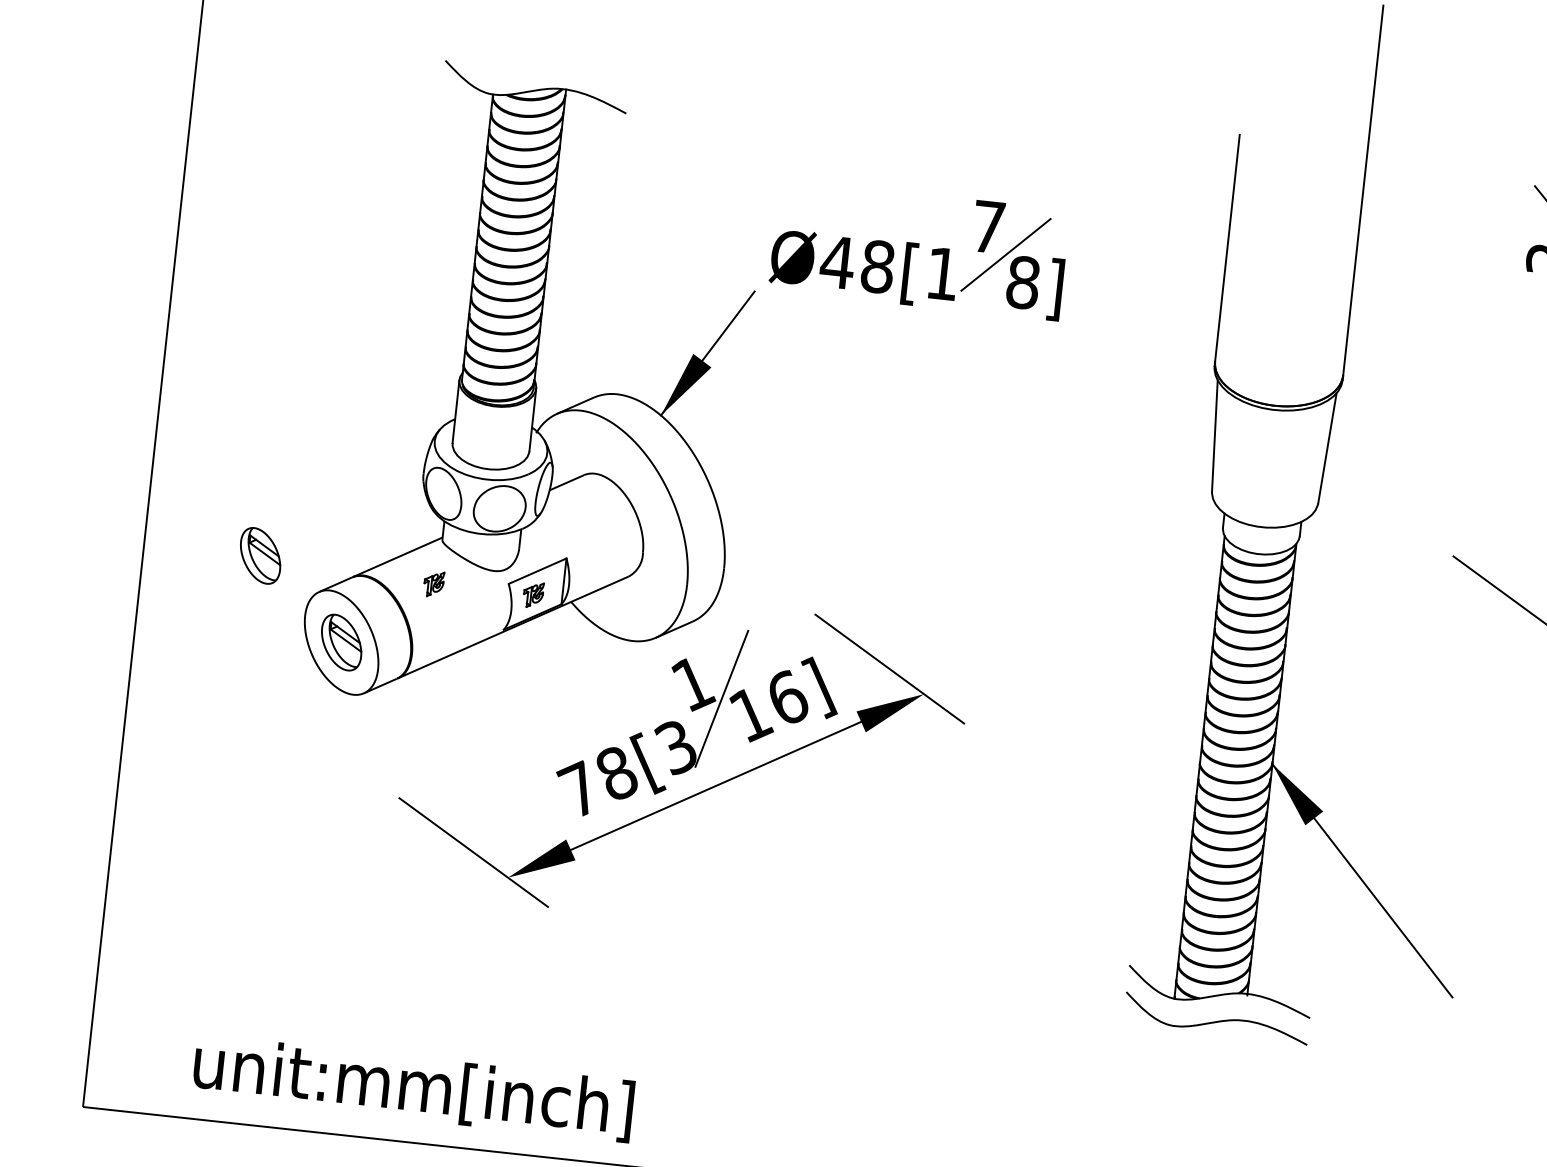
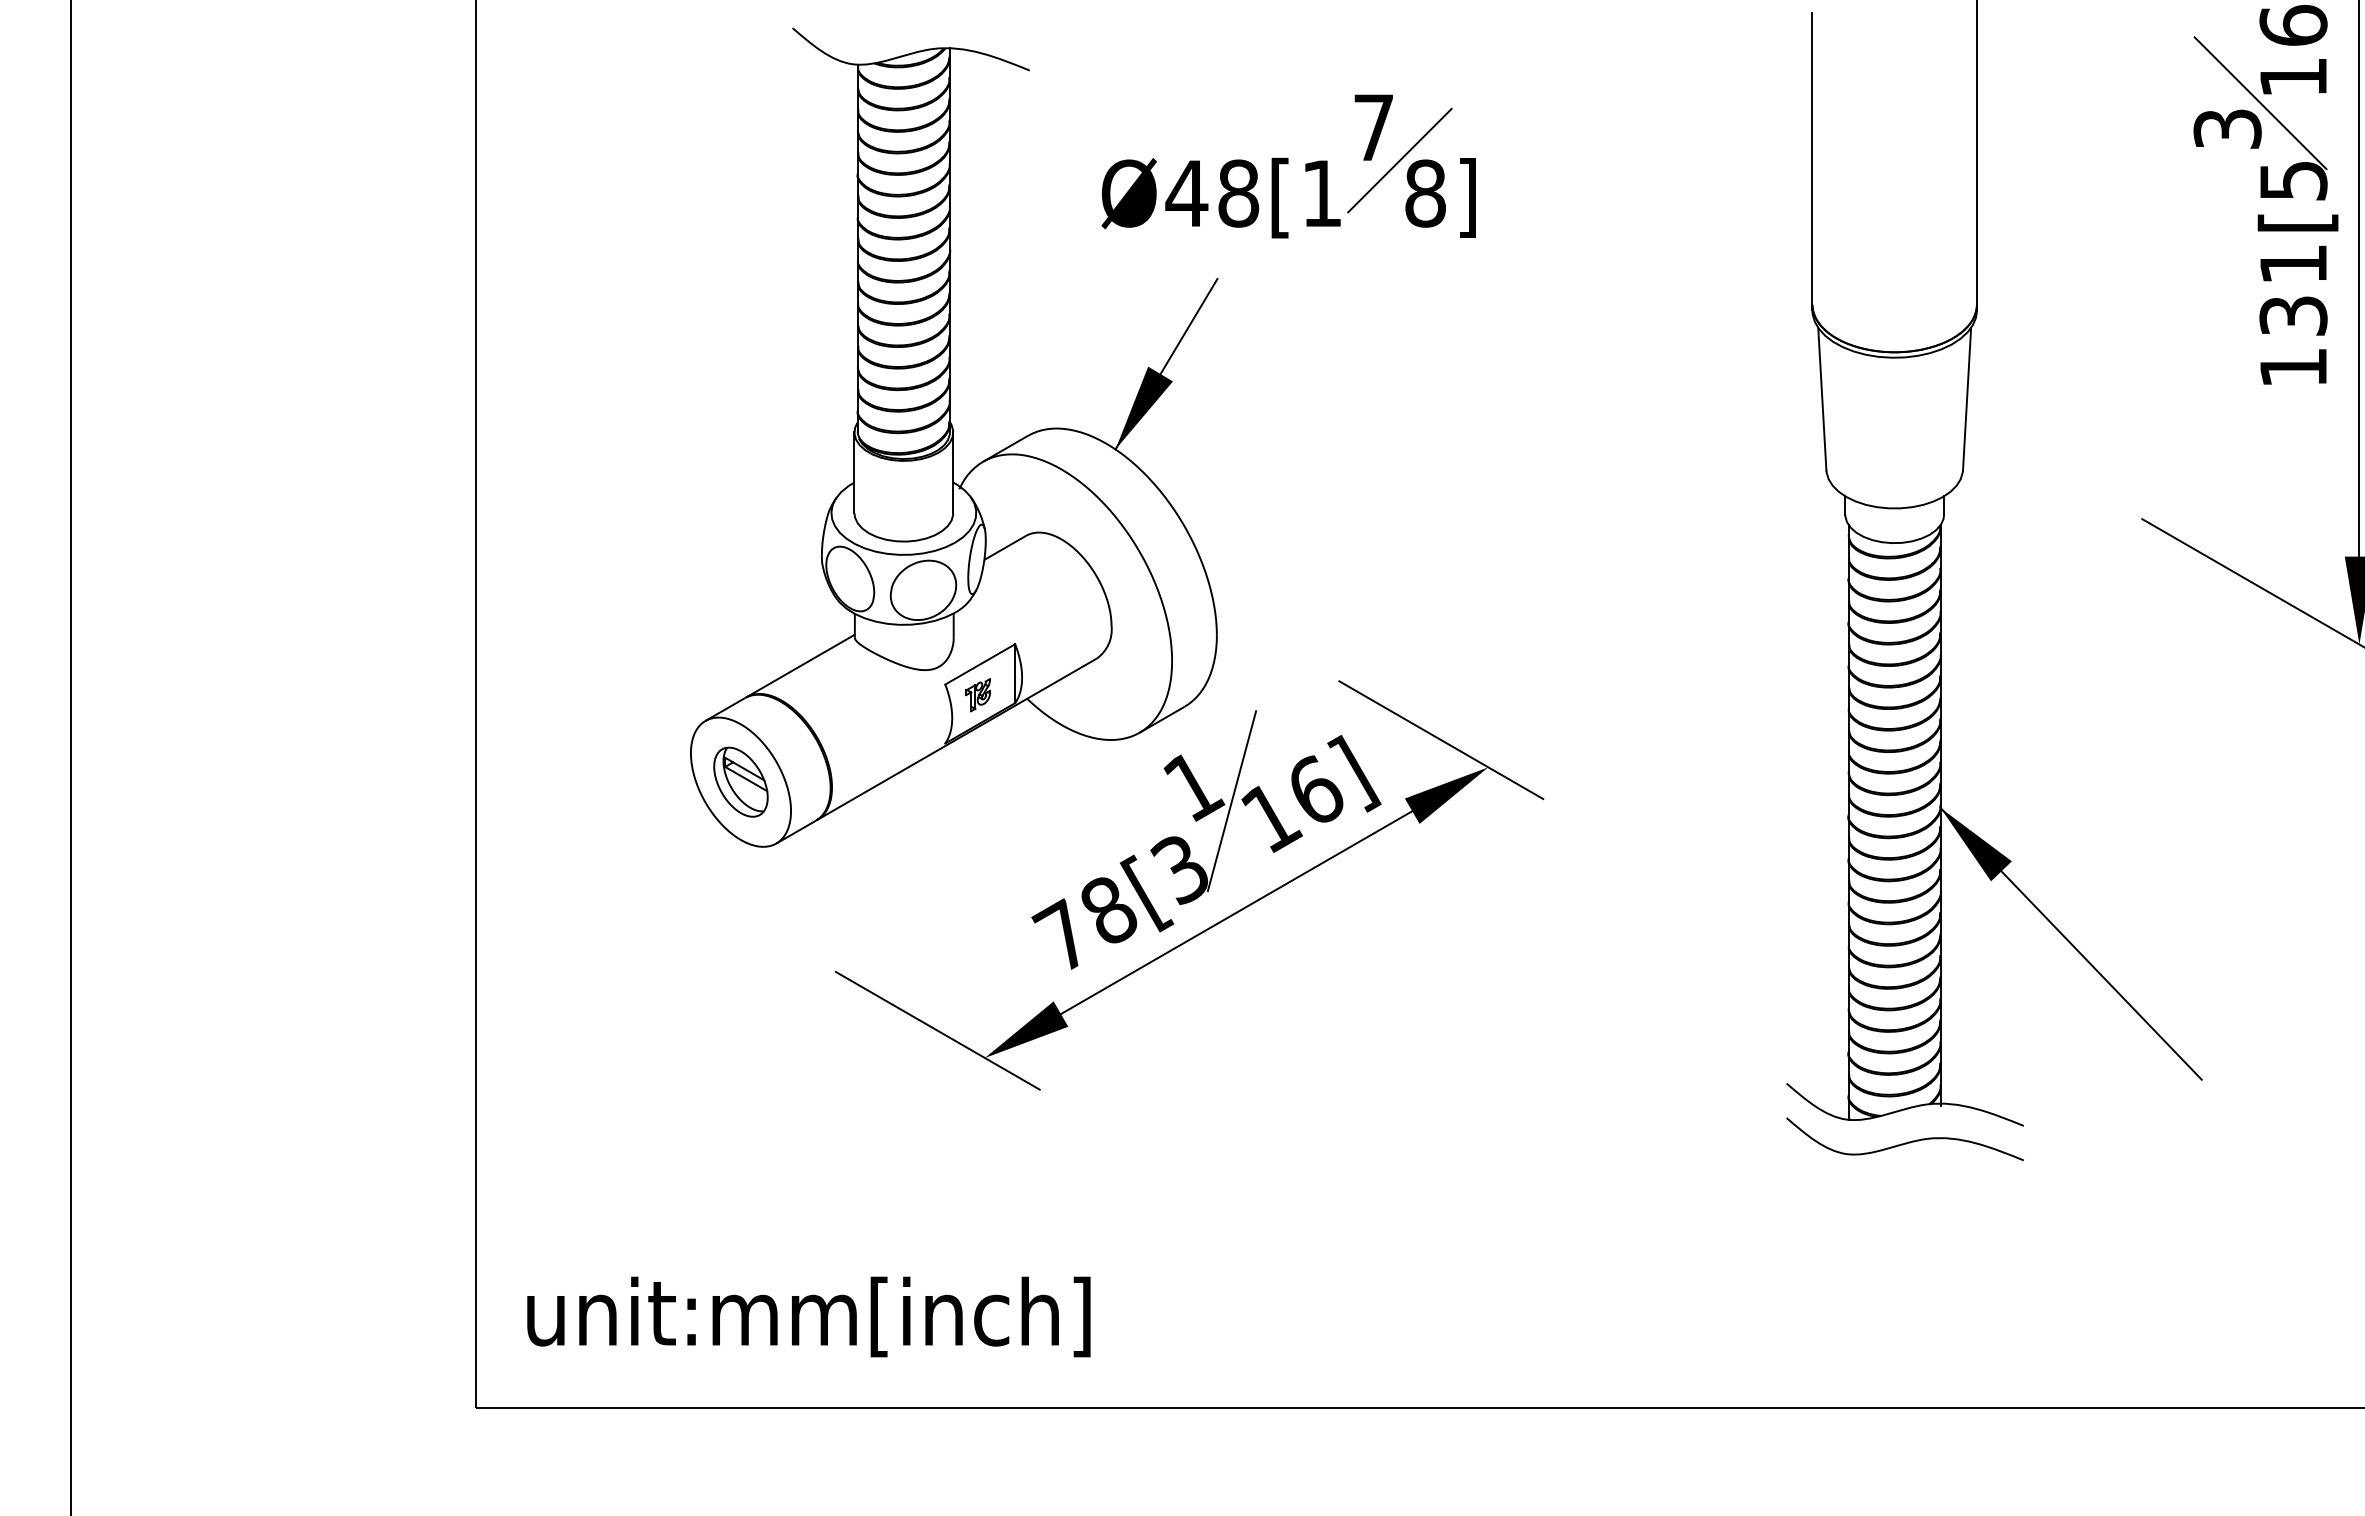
part: (918, 250) -> (1288, 166), moved
part: (260, 555) -> (625, 682), removed
part: (433, 584) -> (849, 695), removed
text: (413, 1088) -> (808, 1316), moved

